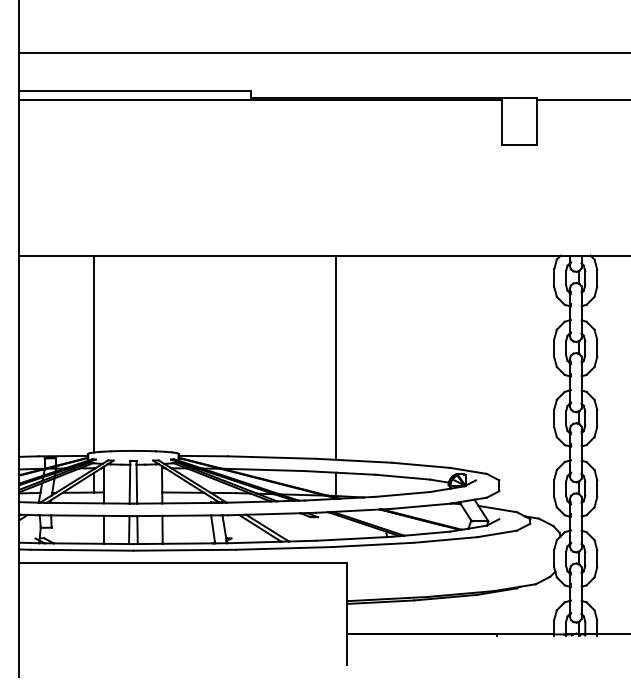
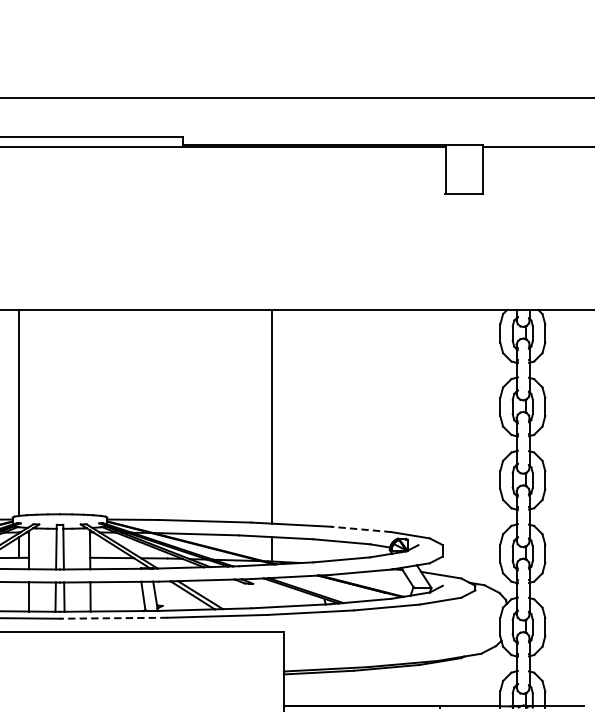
line: (420, 465) -> (360, 529), solid -> dashed
line: (184, 550) -> (113, 618), solid -> dashed

